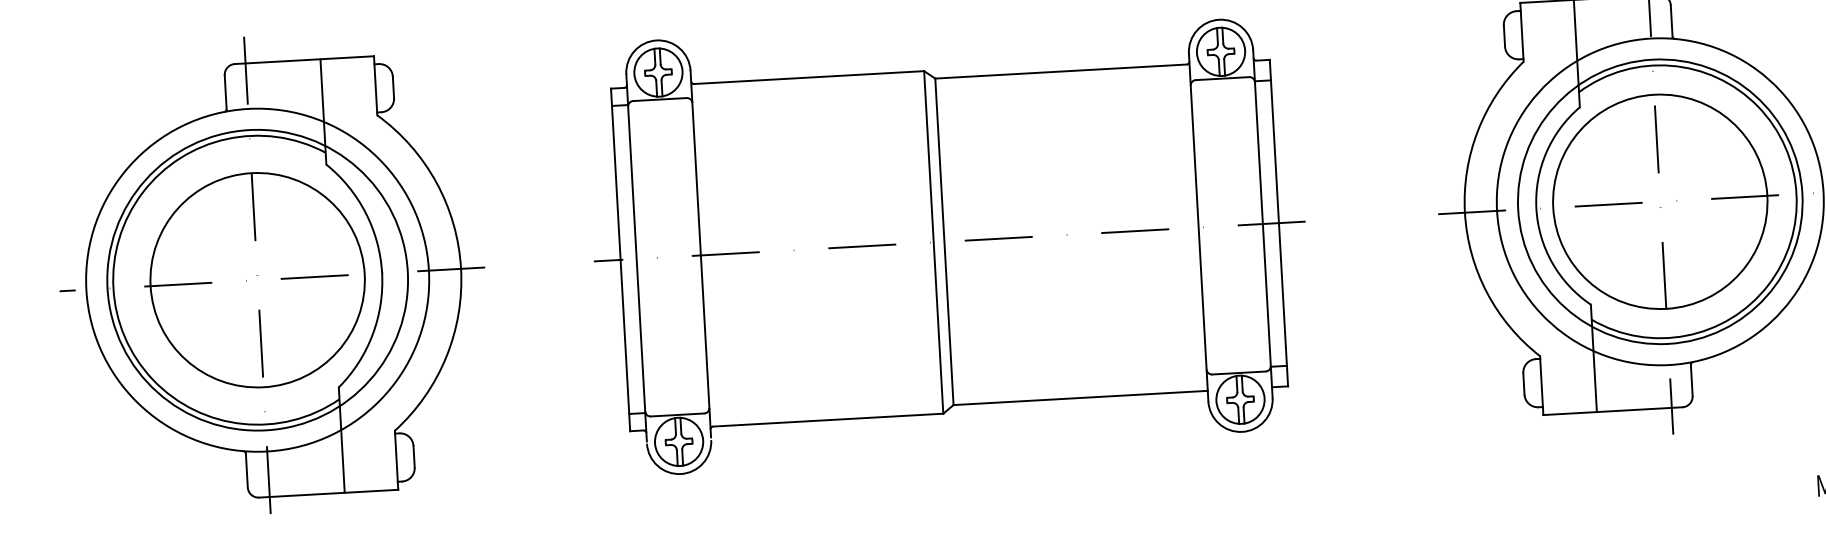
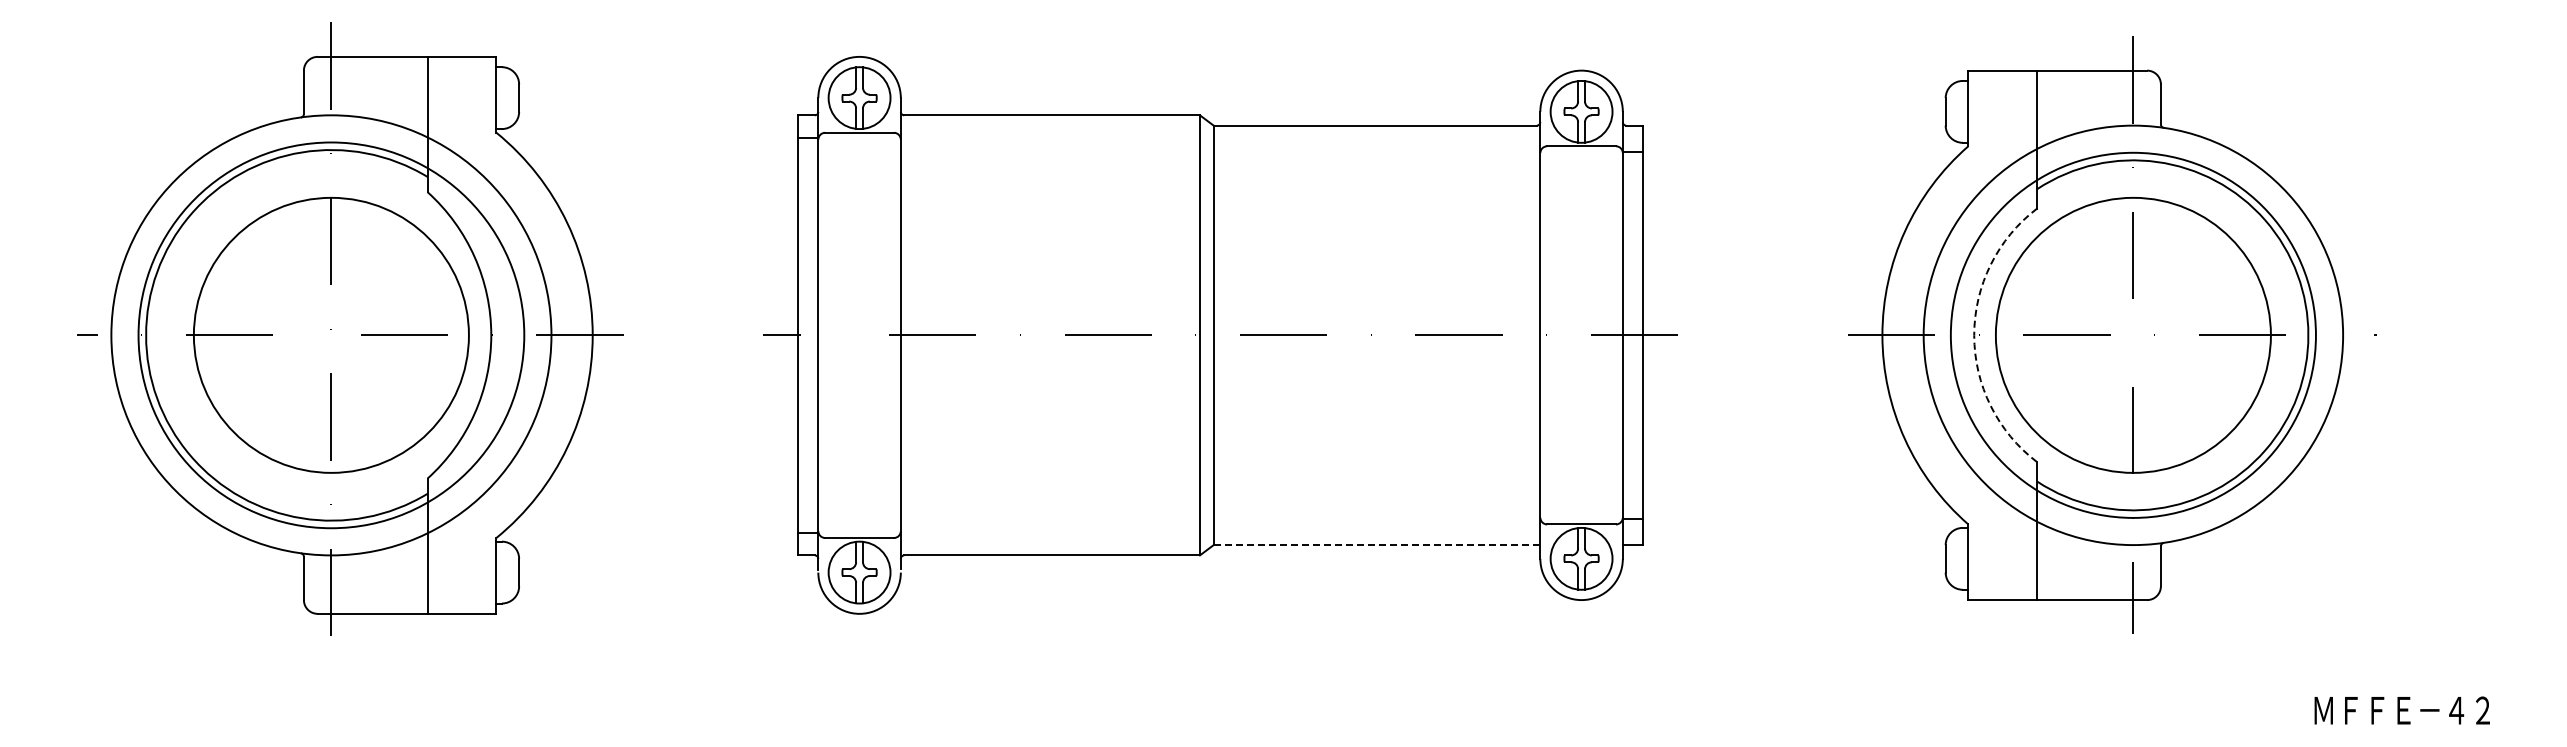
arc: (1536, 208) -> (1974, 335), solid -> dashed
line: (1080, 398) -> (1376, 545), solid -> dashed

